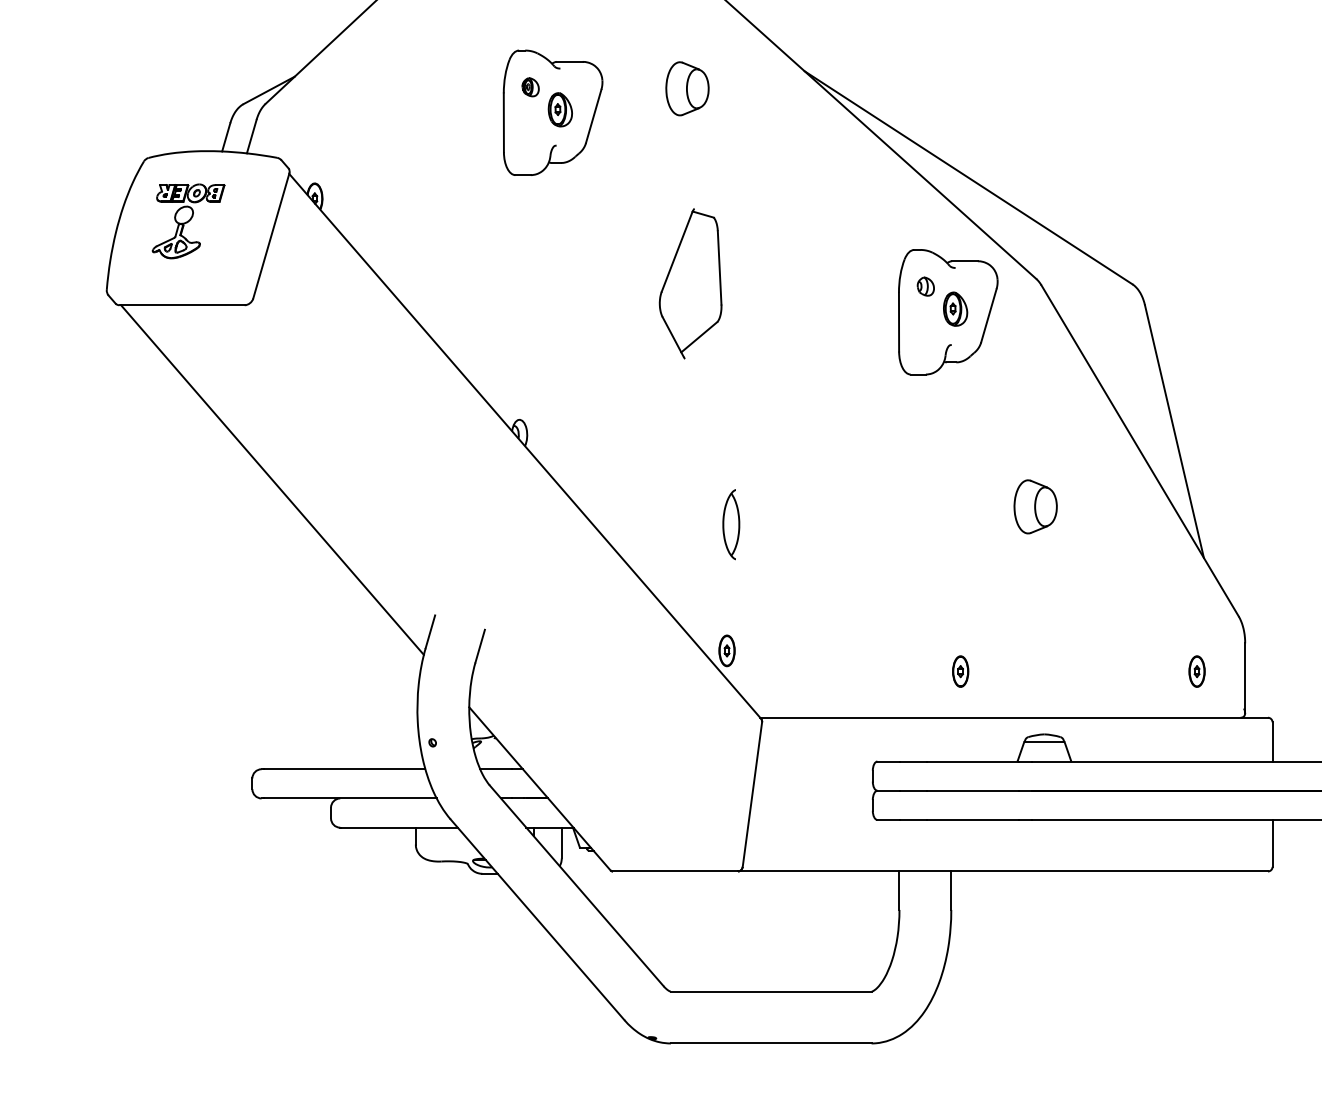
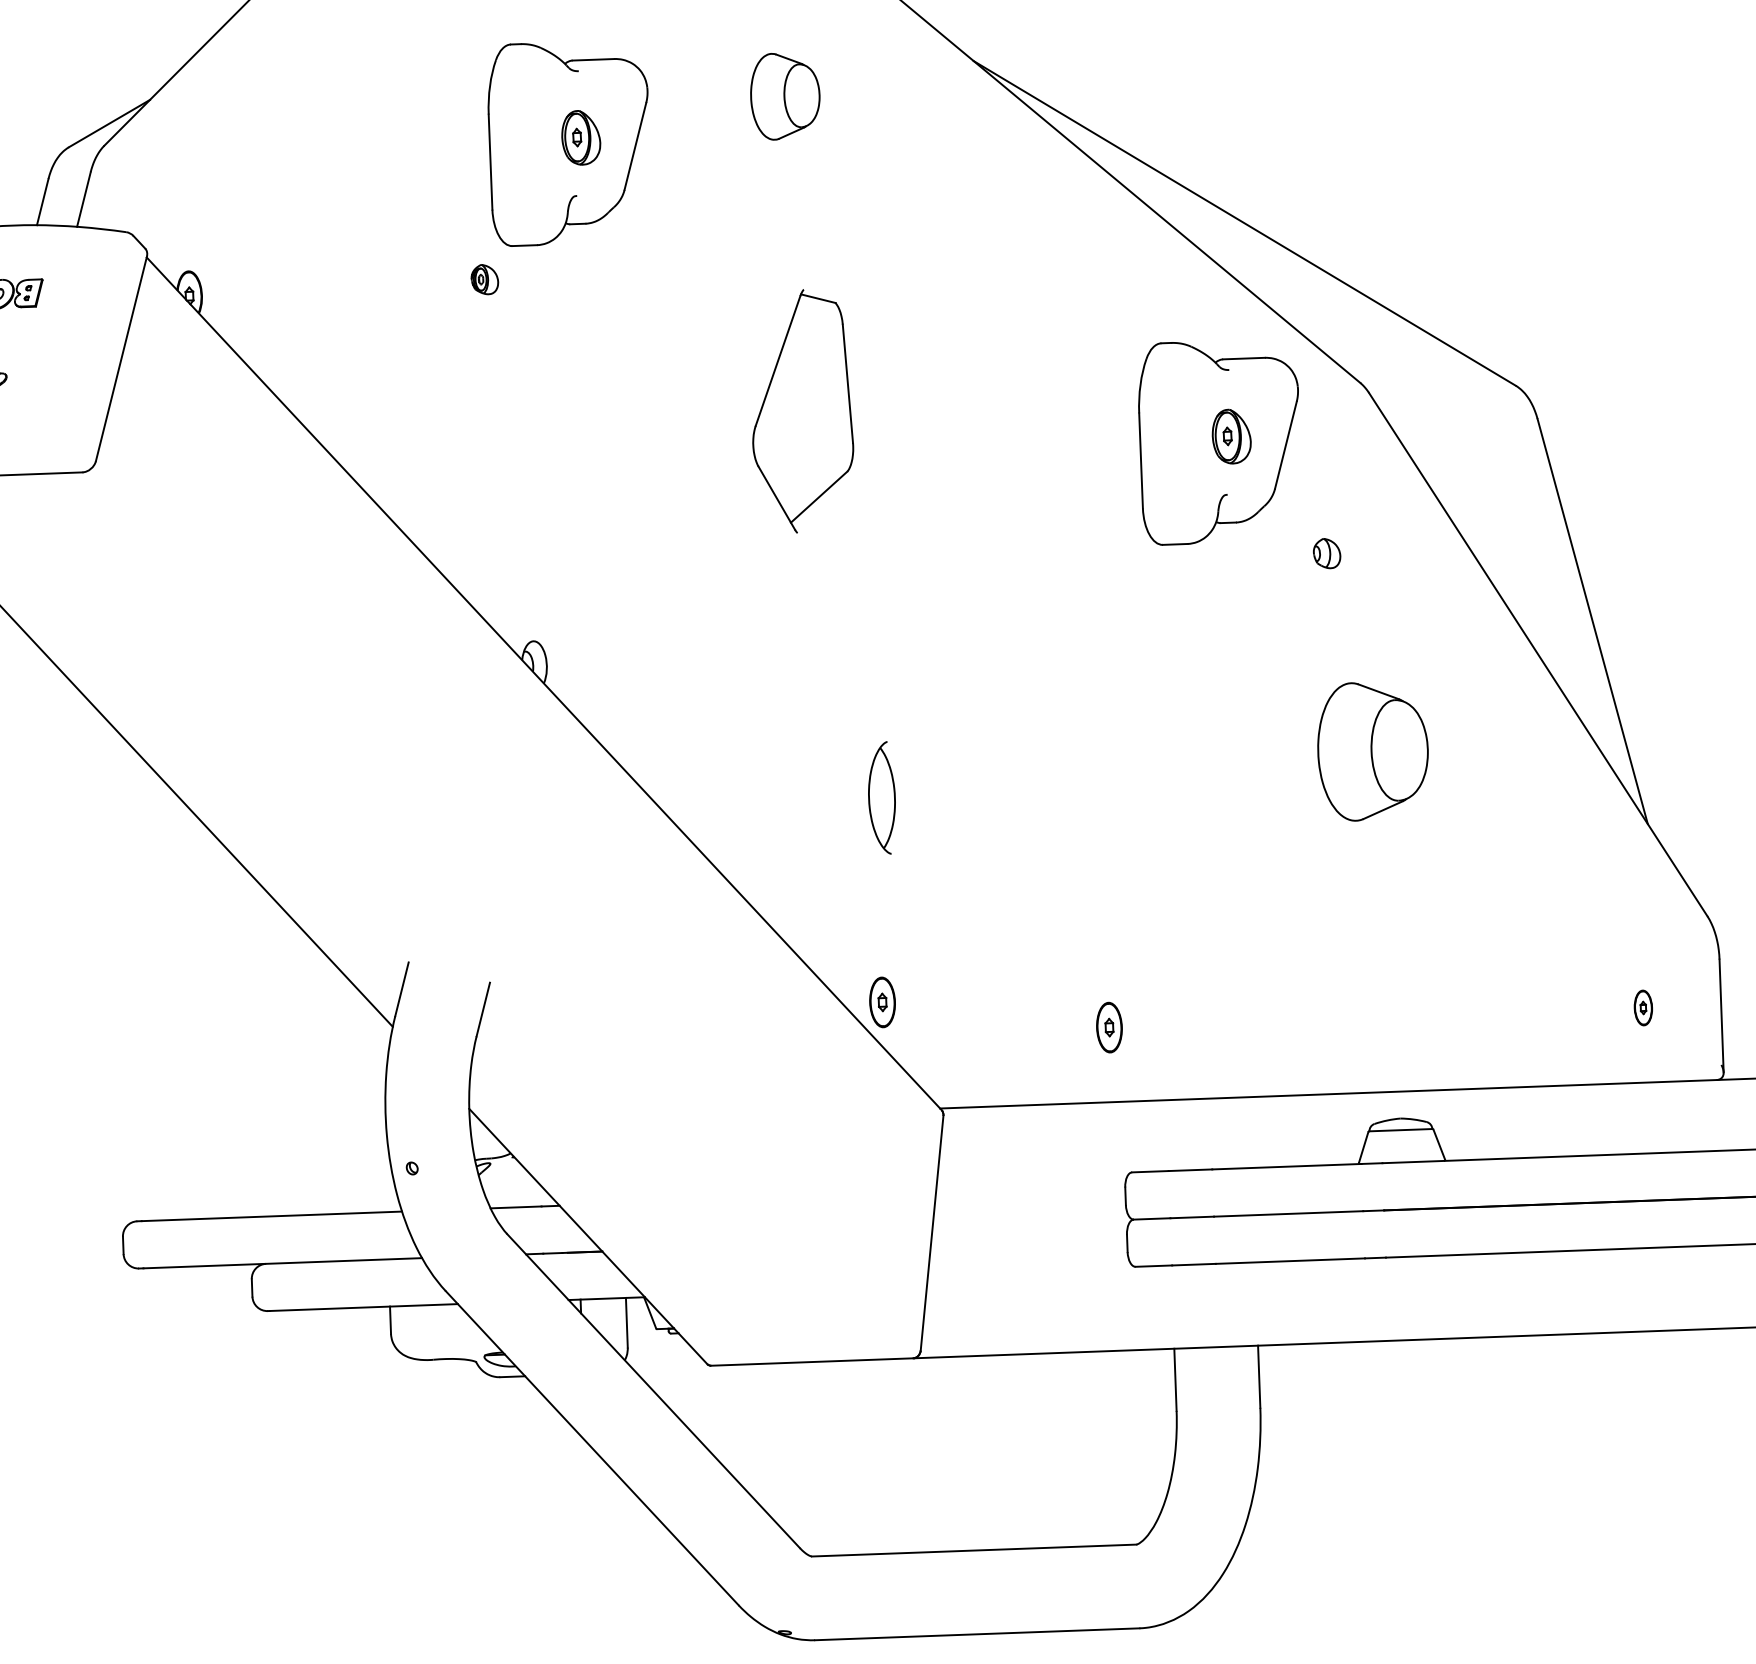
part: (530, 87) -> (484, 280), moved
part: (925, 286) -> (1326, 553), moved
part: (1035, 506) -> (1372, 750), size x1.6
part: (960, 671) -> (1109, 1027), moved
part: (1196, 671) -> (1642, 1007), size x0.7

